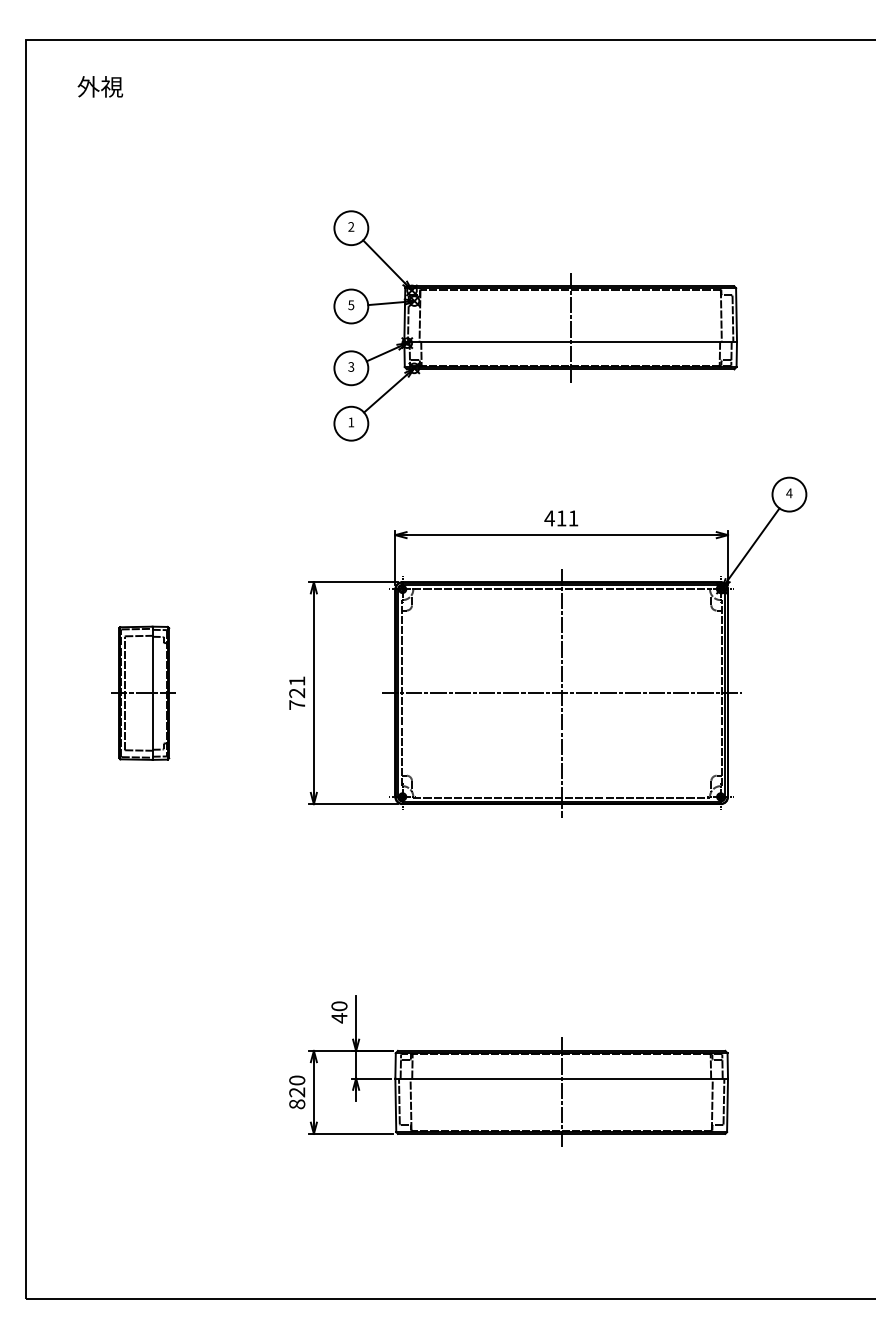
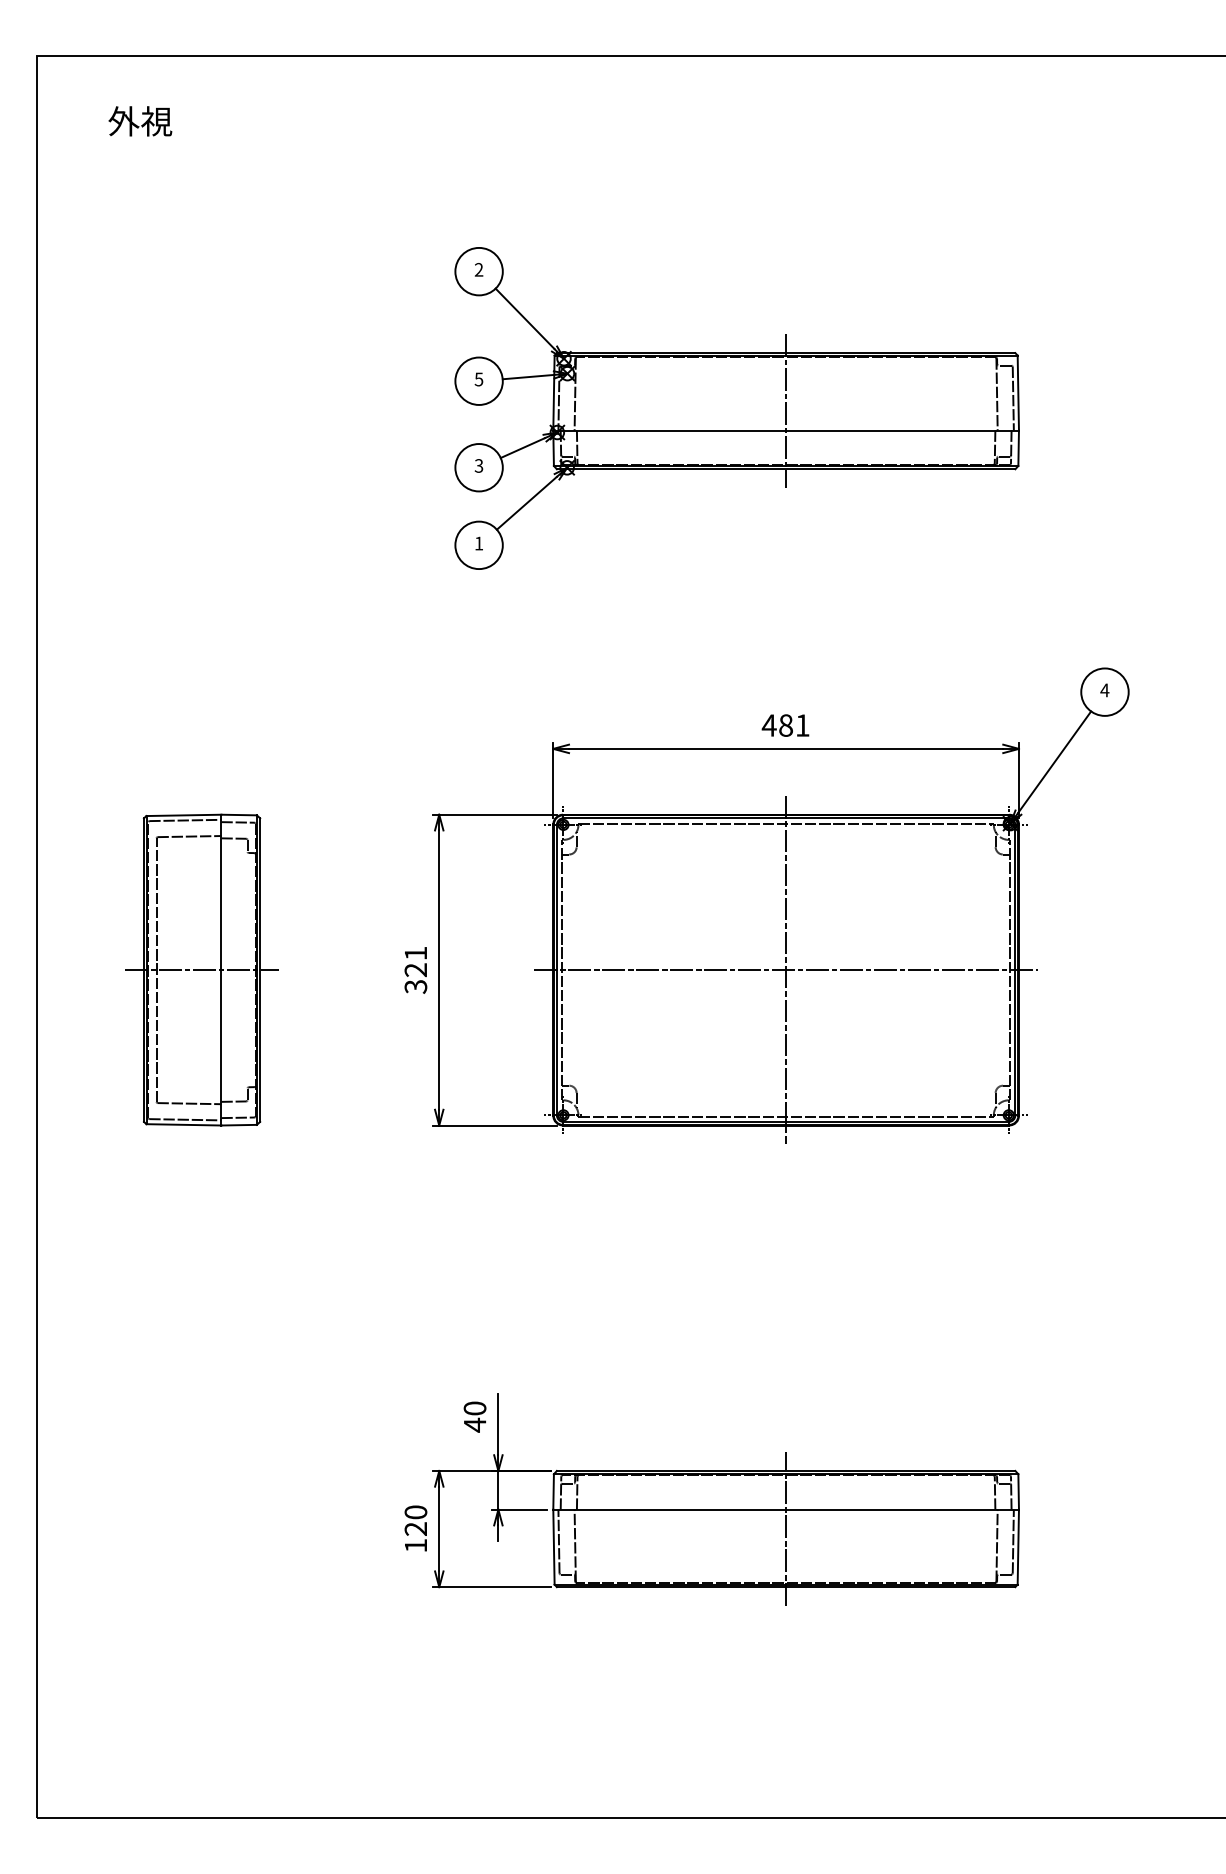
part: (535, 325) -> (736, 407), moved
text: (561, 518) -> (785, 725), 411 -> 481
part: (143, 693) -> (200, 970), size x1.67
text: (297, 705) -> (416, 987), 721 -> 321
text: (297, 1104) -> (416, 1545), 820 -> 120

